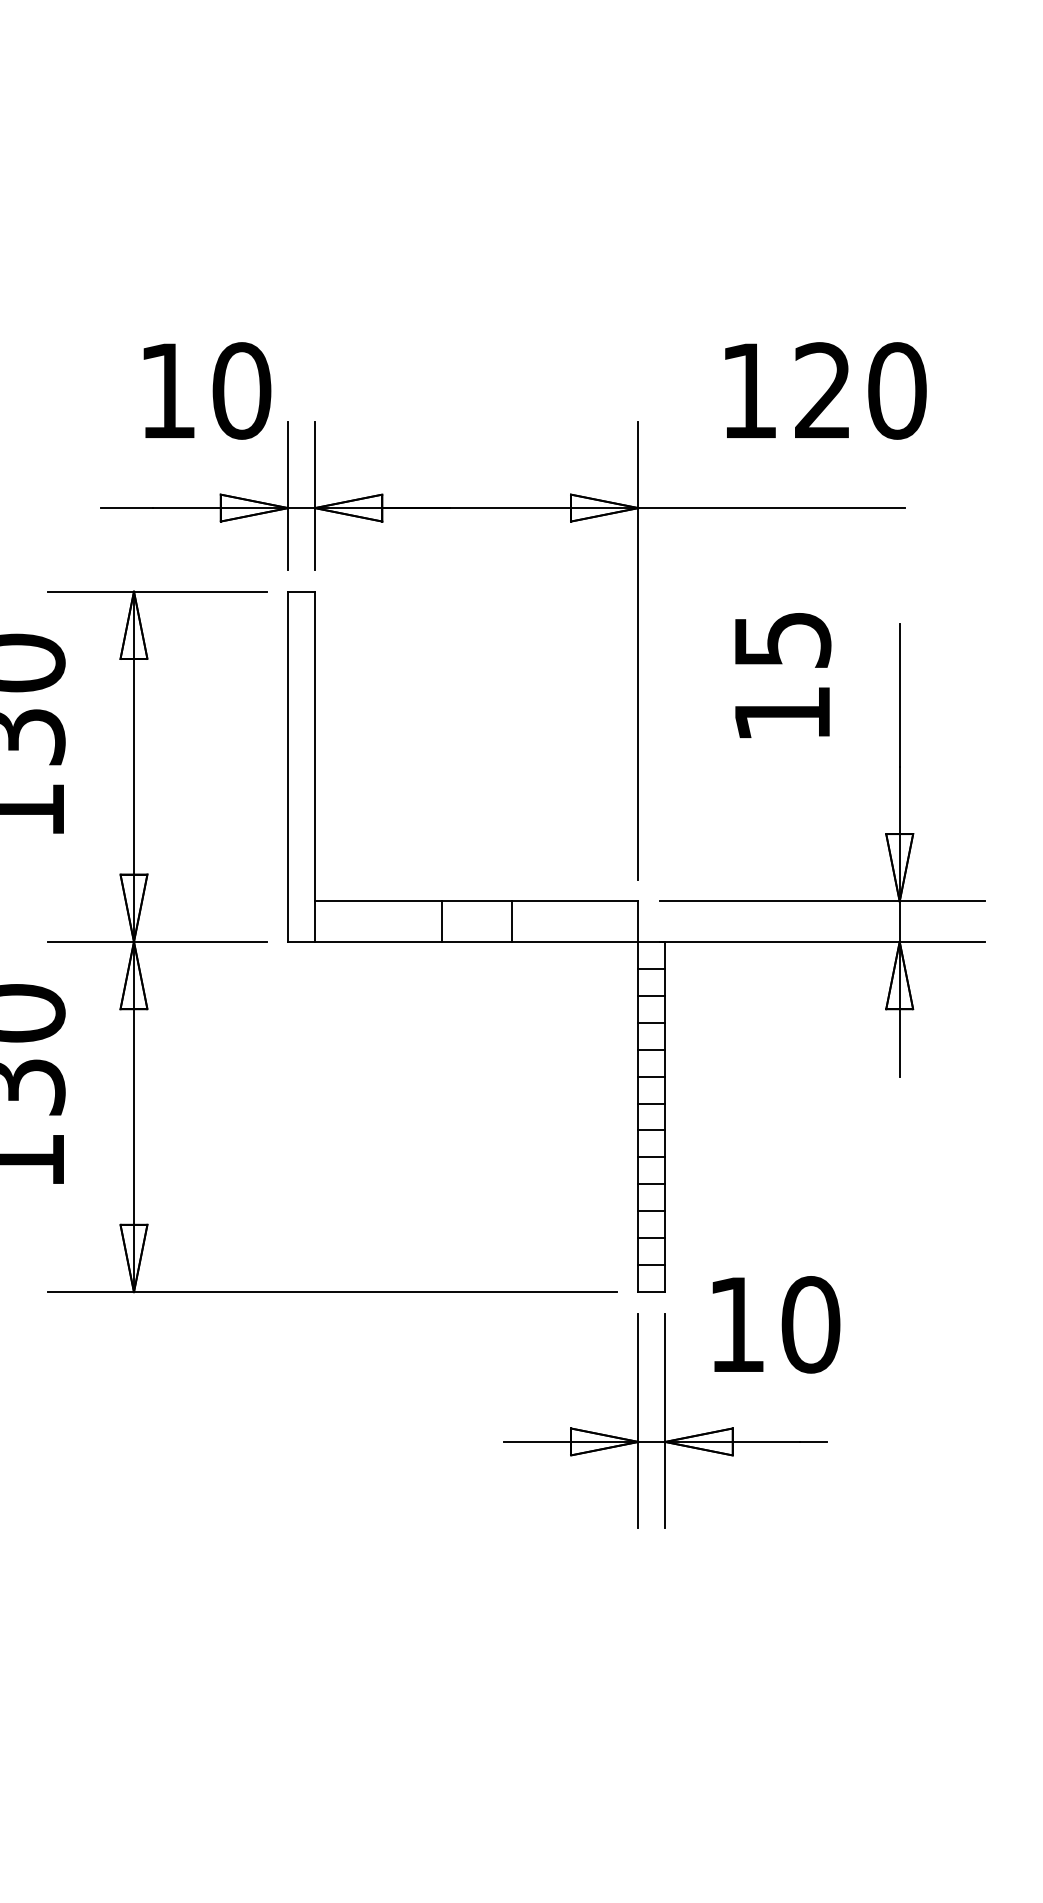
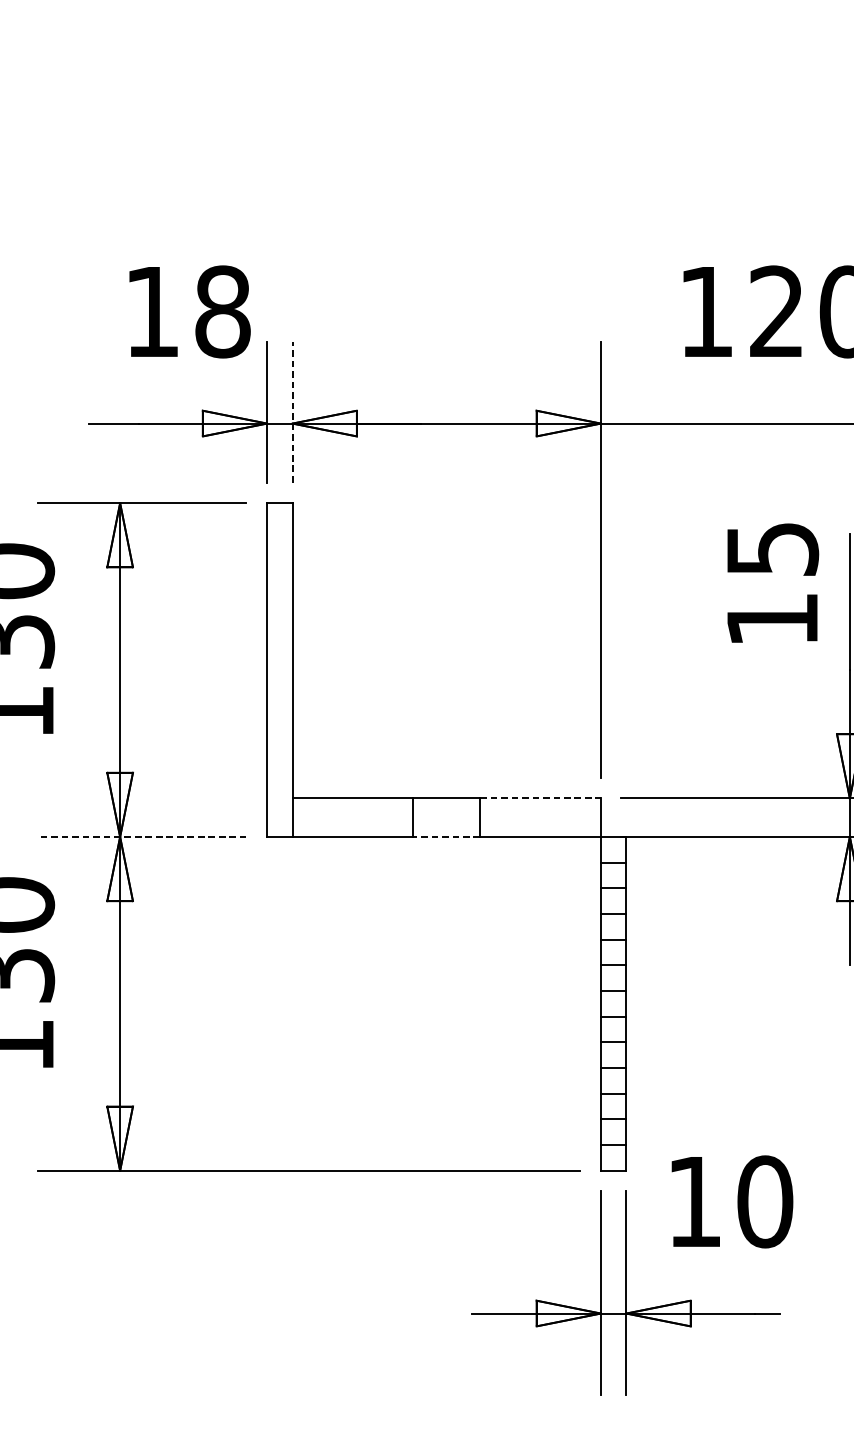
text: (241, 390) -> (222, 311), 10 -> 18
line: (315, 496) -> (293, 412), solid -> dashed
text: (783, 675) -> (773, 583), moved
line: (575, 901) -> (540, 798), solid -> dashed
line: (156, 941) -> (141, 836), solid -> dashed
line: (476, 941) -> (446, 836), solid -> dashed

